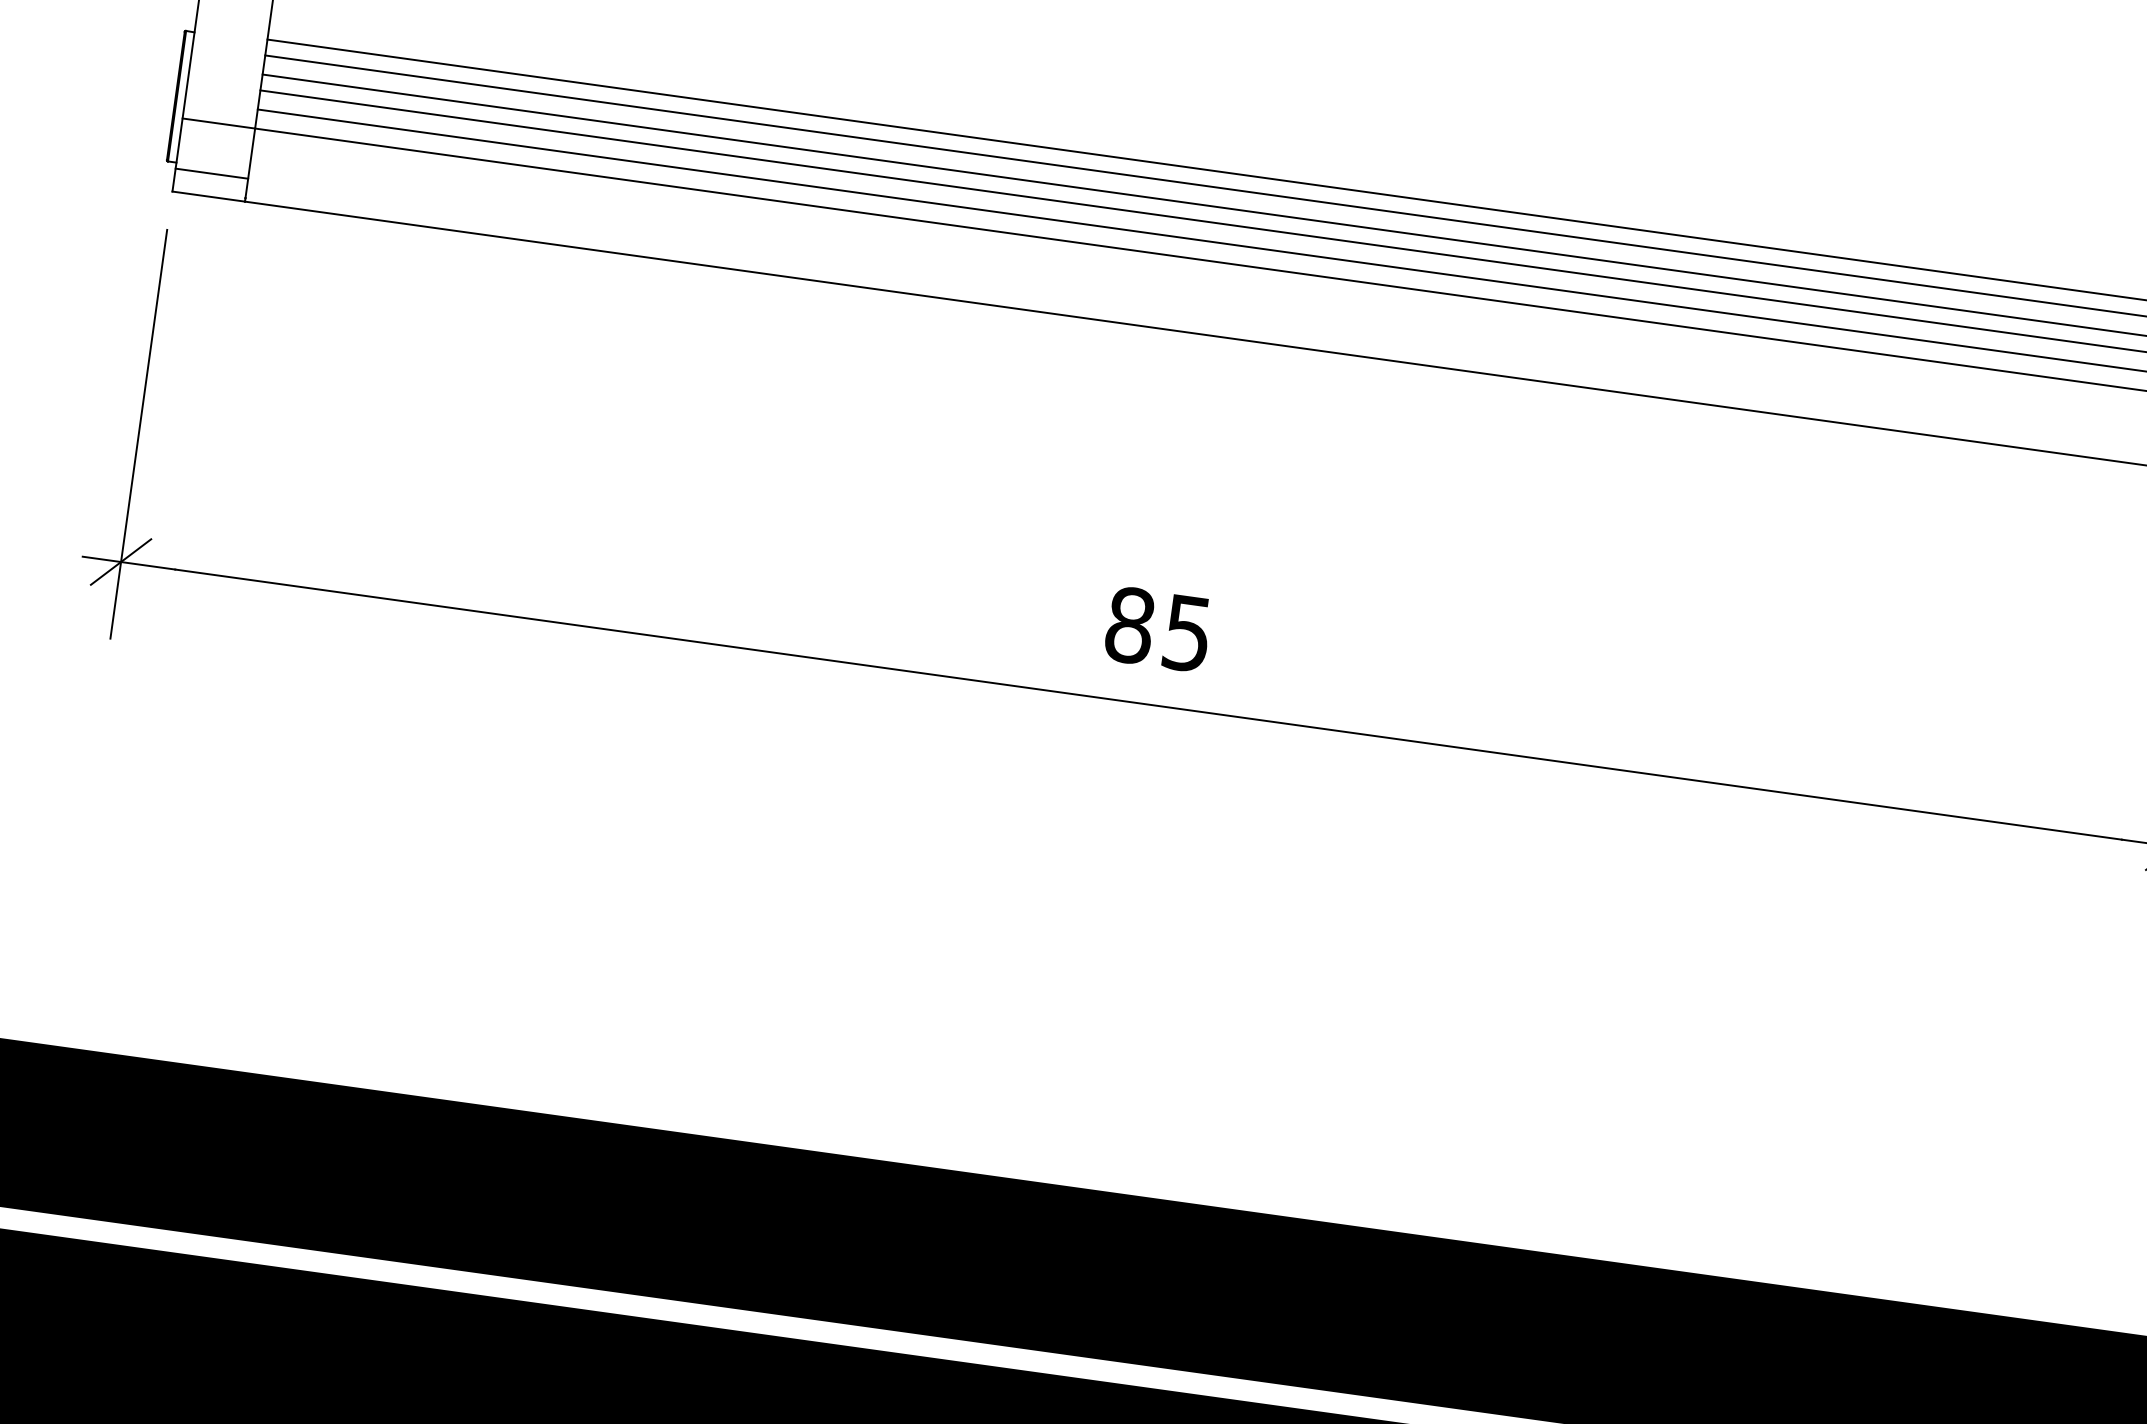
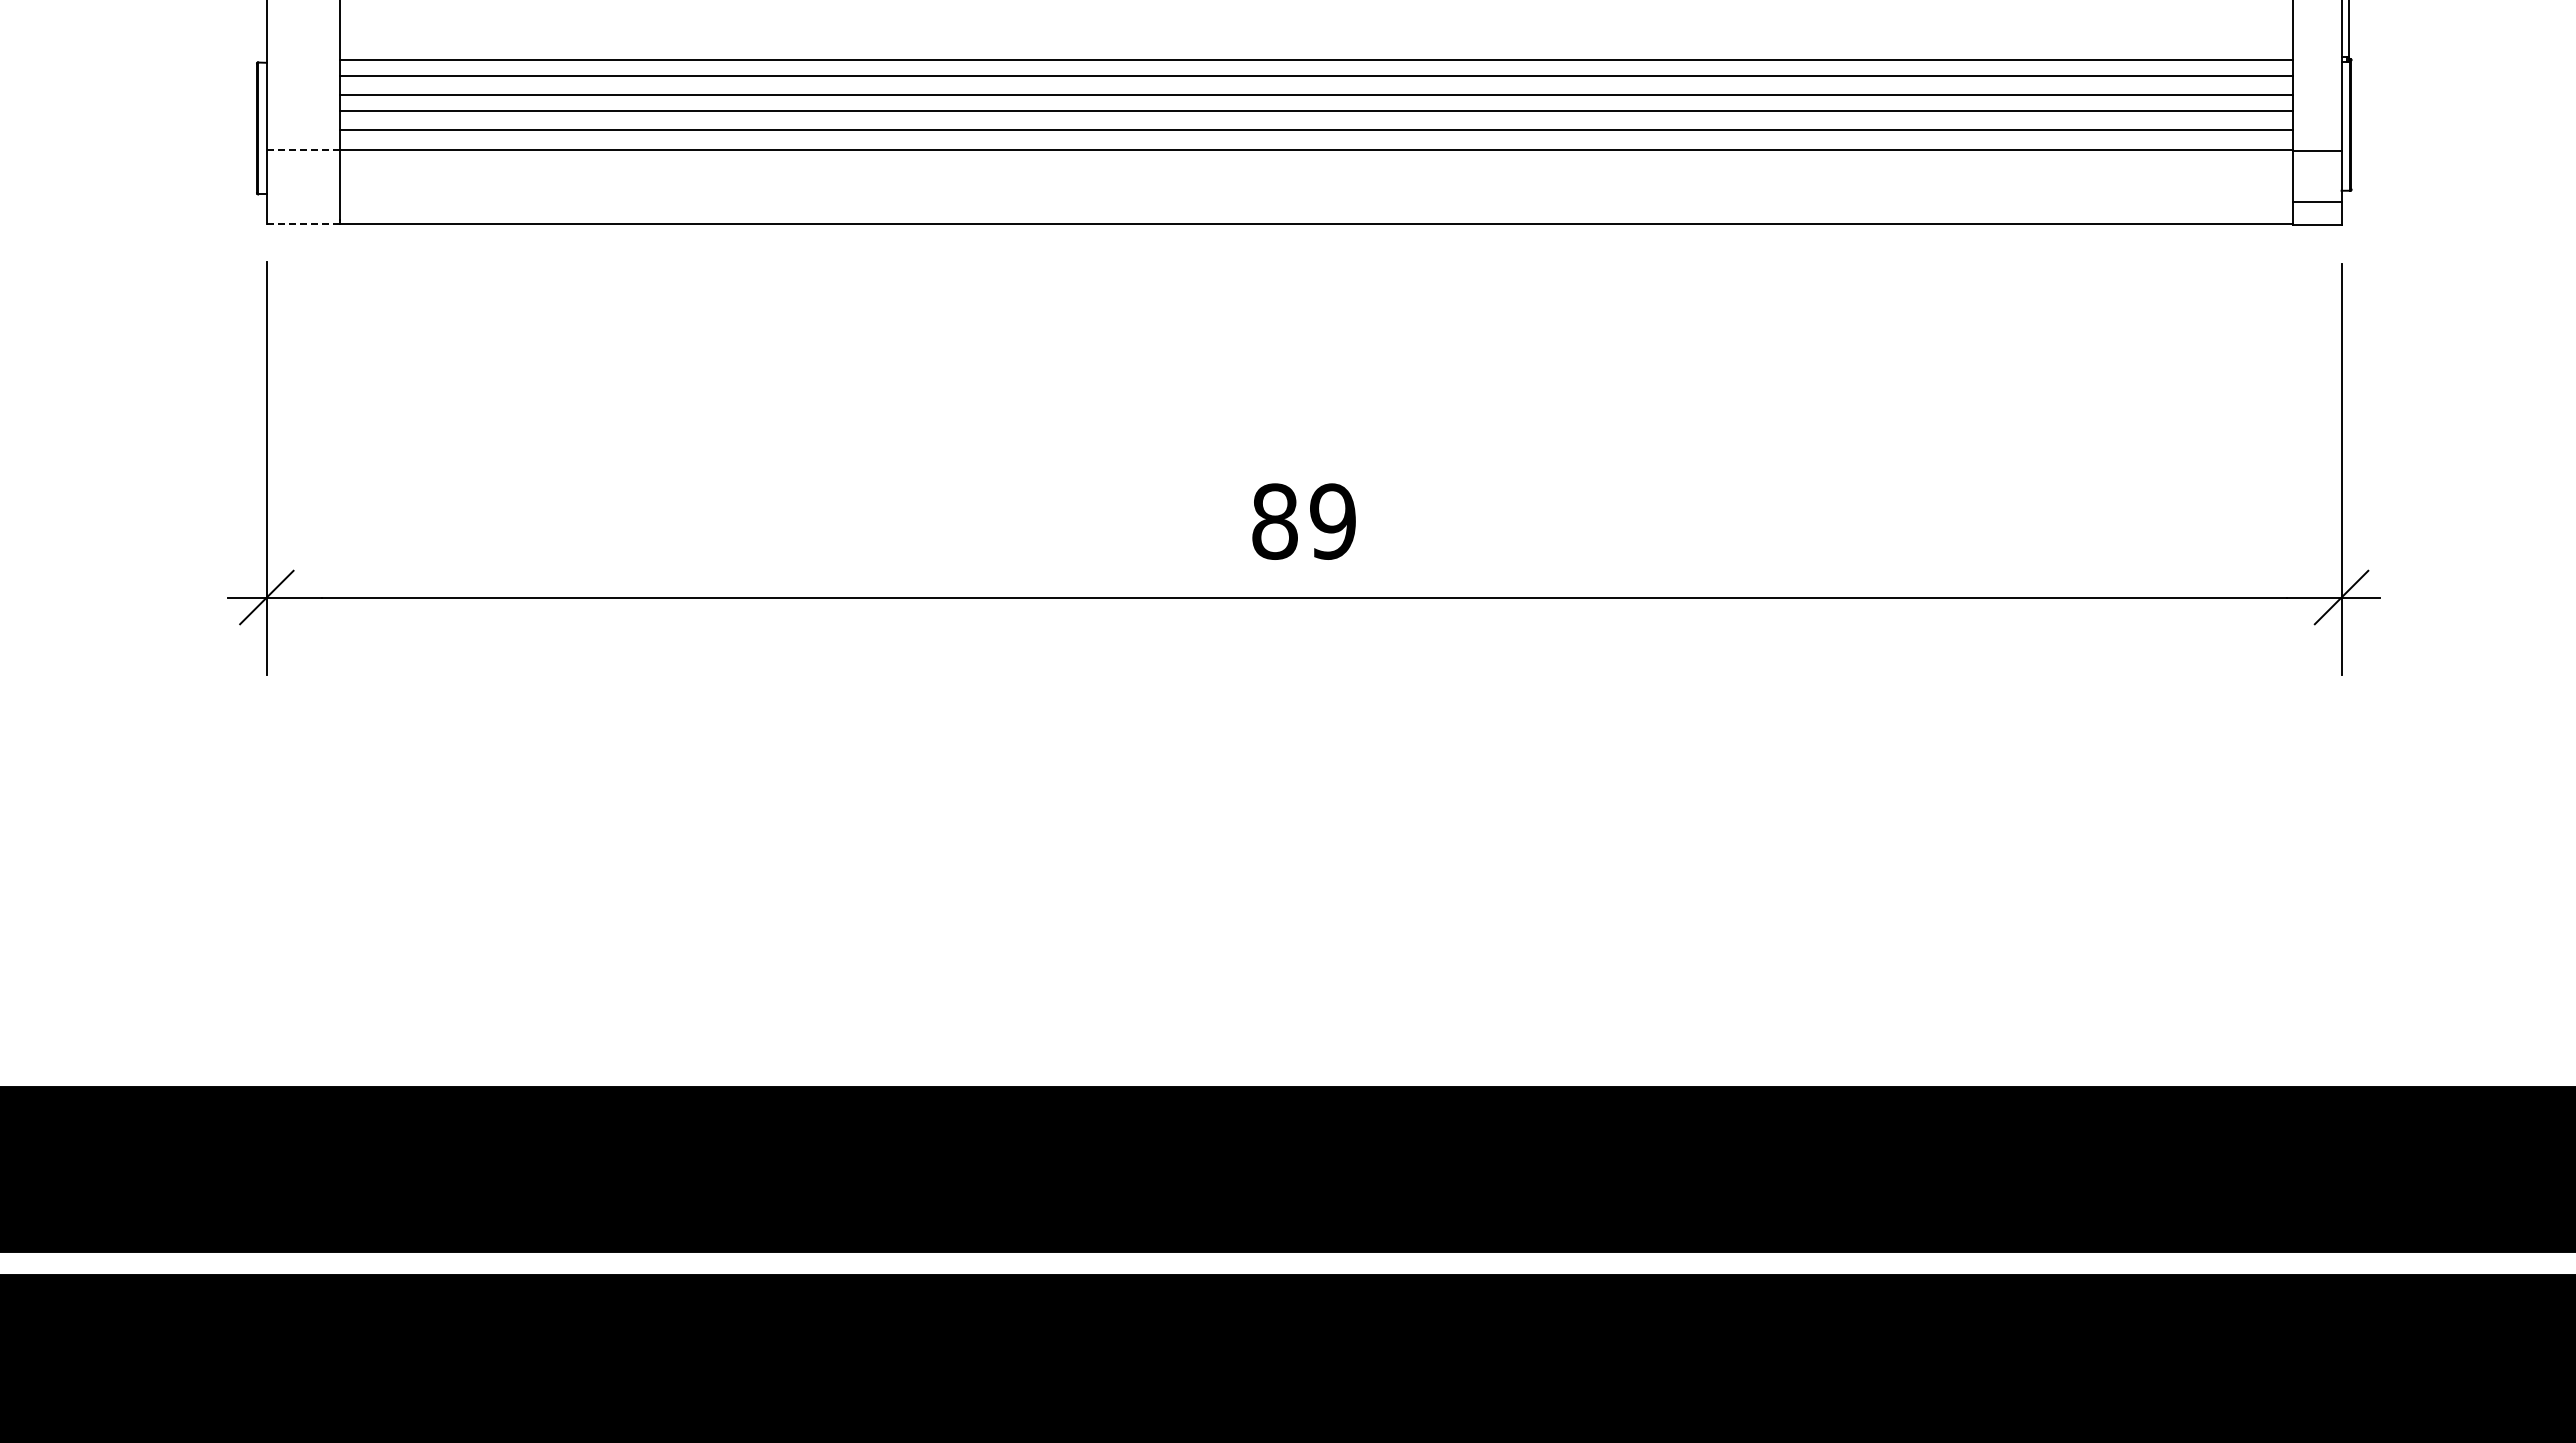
line: (218, 123) -> (303, 149), solid -> dashed
line: (211, 173) -> (303, 200), removed
line: (208, 196) -> (303, 223), solid -> dashed
text: (1187, 633) -> (1332, 521), 85 -> 89

